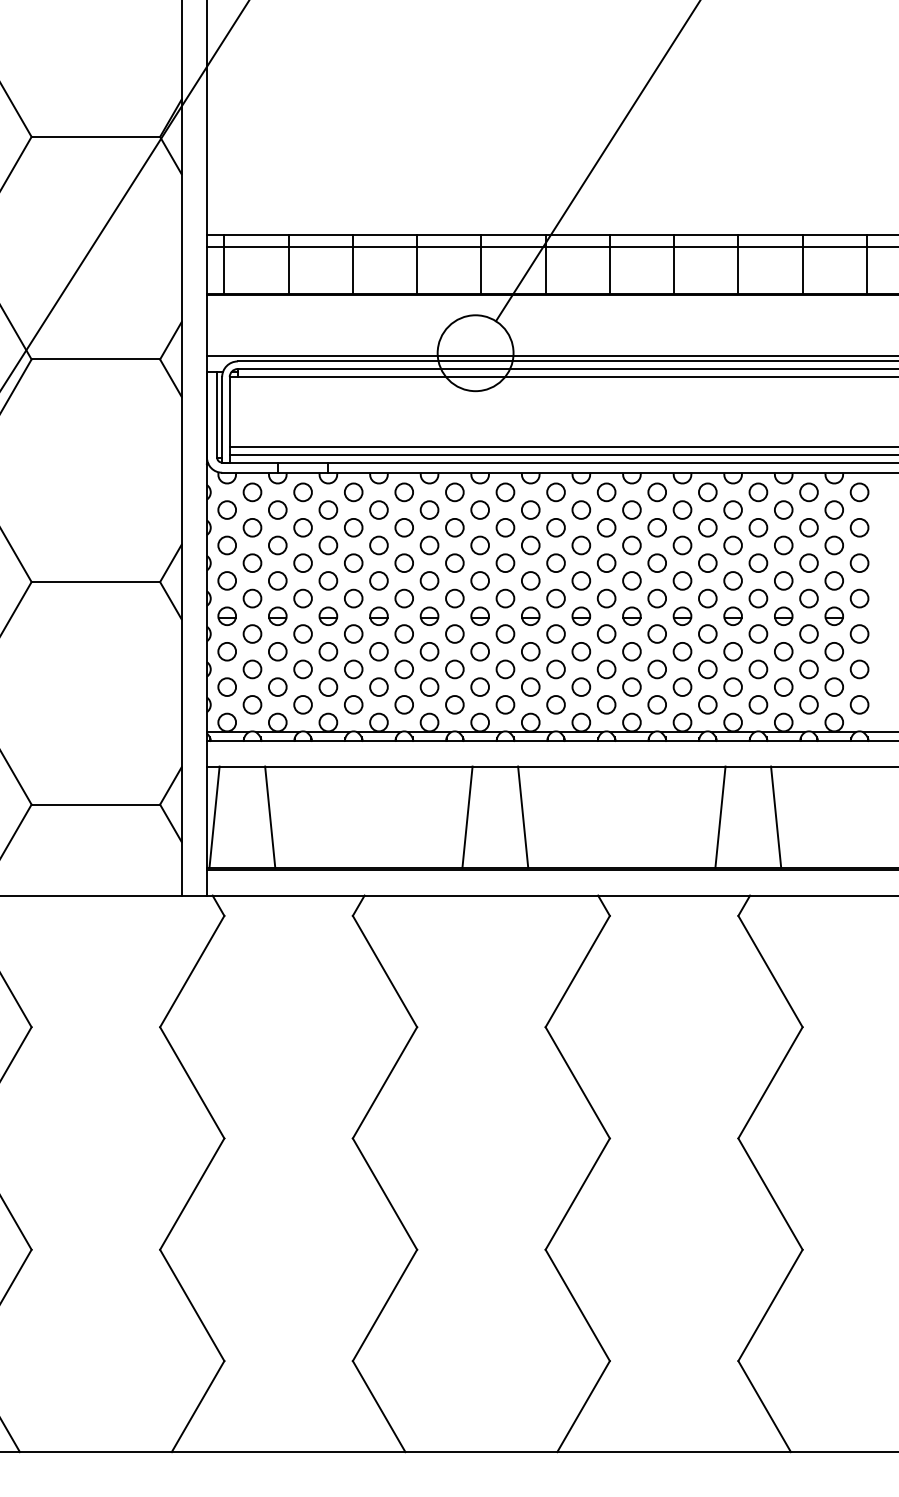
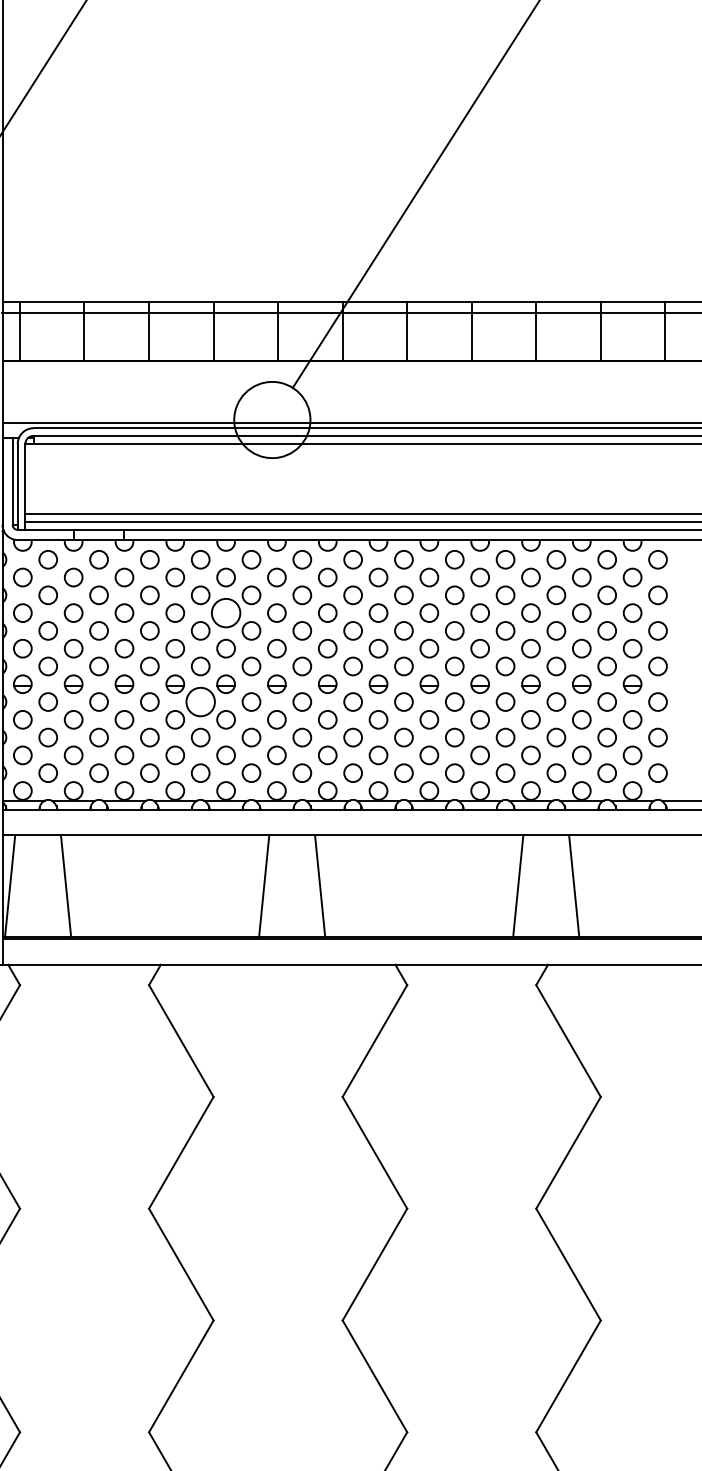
circle: (429, 545) -> (226, 613), size x1.6
circle: (404, 633) -> (200, 701), size x1.6

